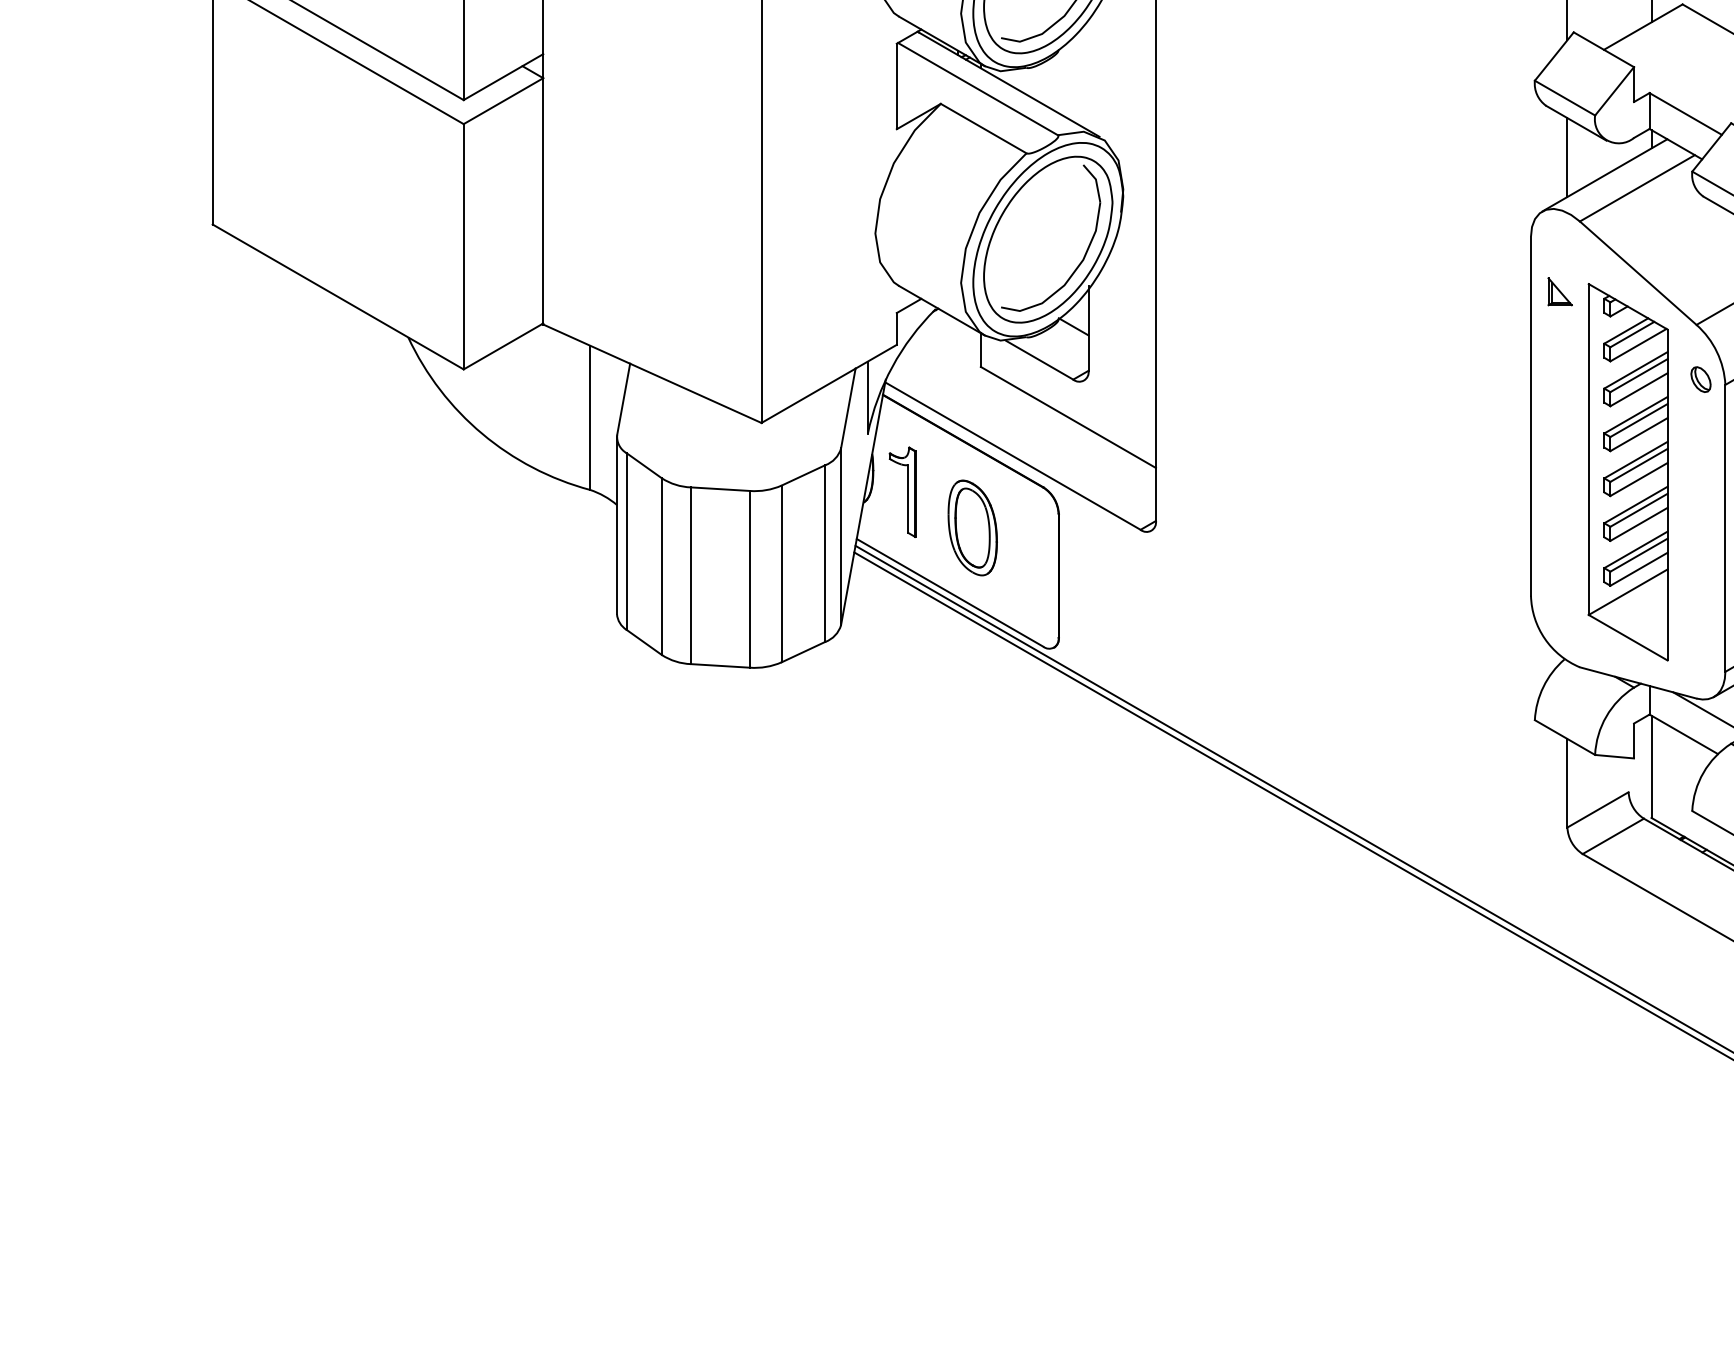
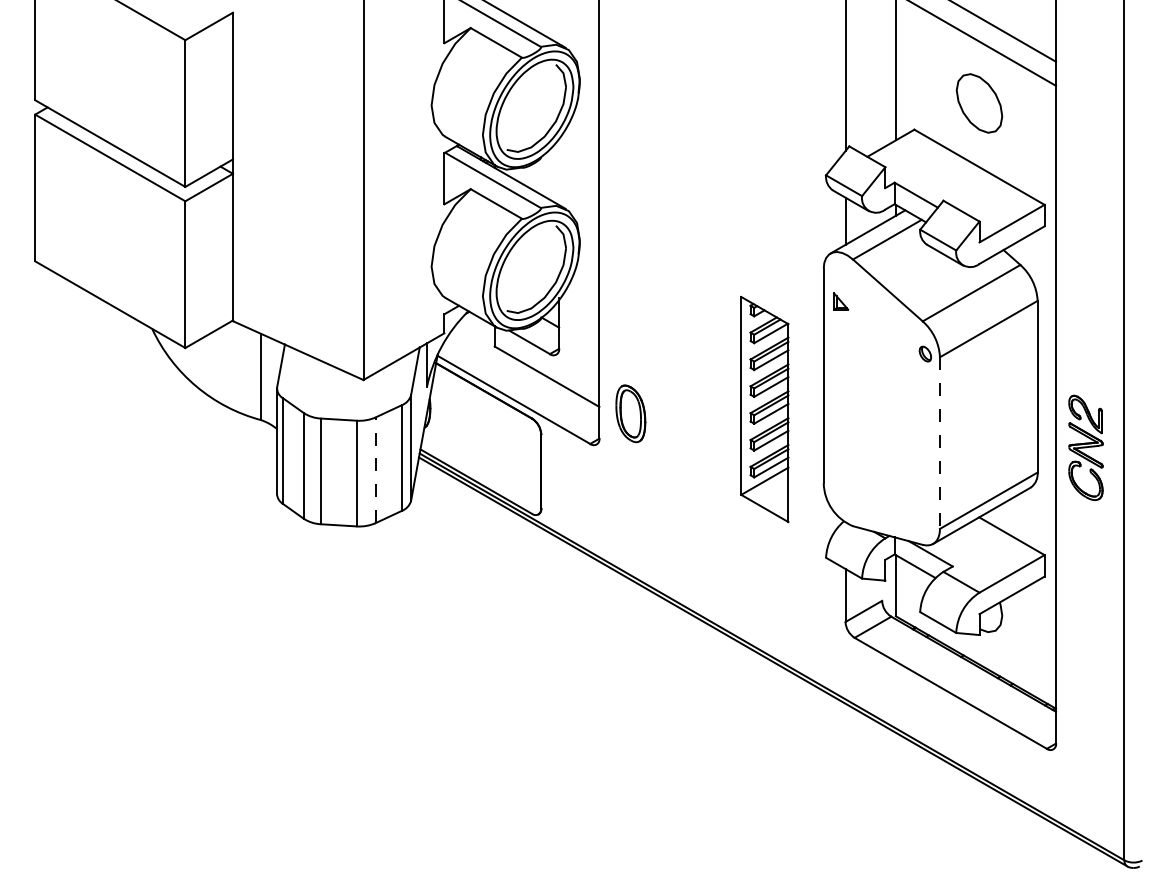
part: (1627, 472) -> (764, 409), moved
part: (901, 492) -> (447, 421), removed
part: (972, 527) -> (630, 413), moved
line: (1726, 529) -> (940, 443), solid -> dashed
line: (781, 574) -> (375, 470), solid -> dashed

